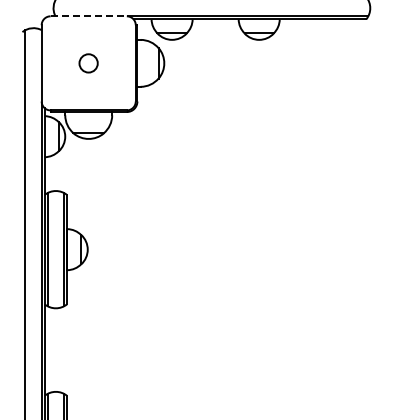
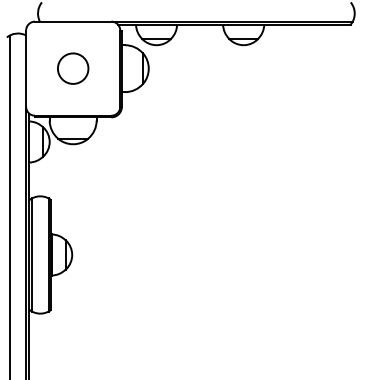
line: (89, 16) -> (73, 21), dashed -> solid
circle: (88, 63) -> (72, 68), size x1.67

